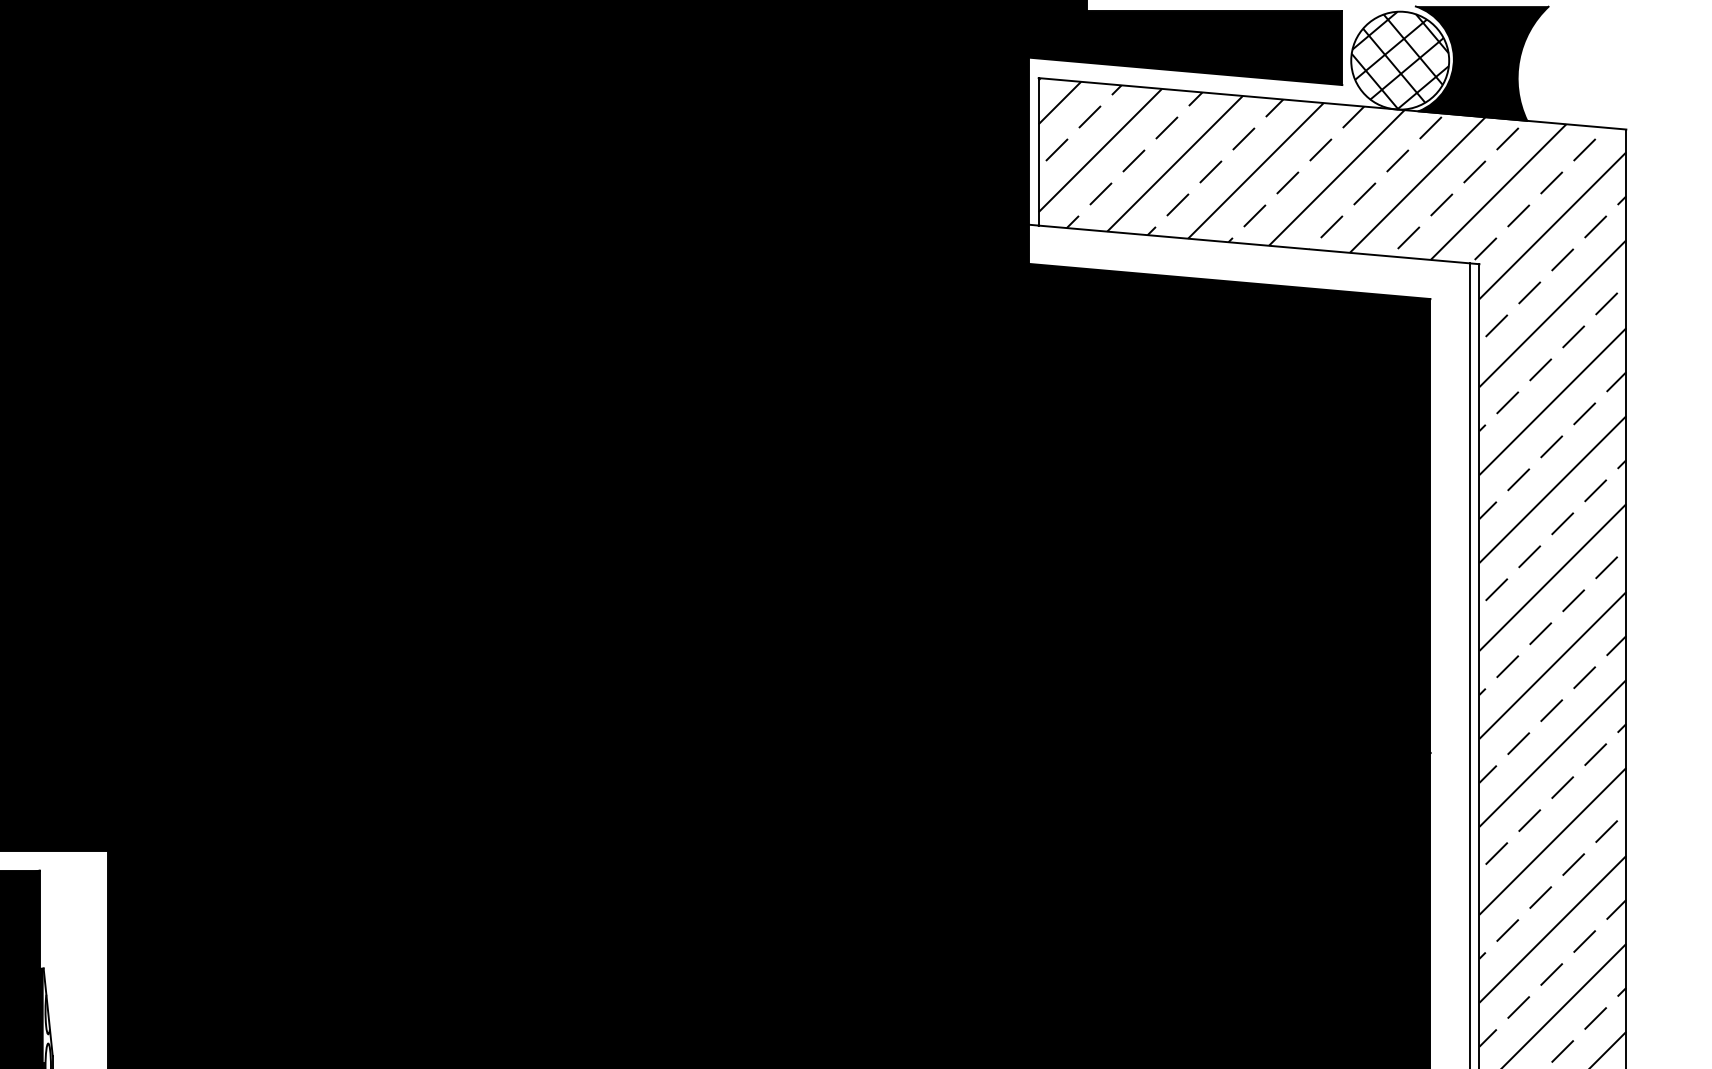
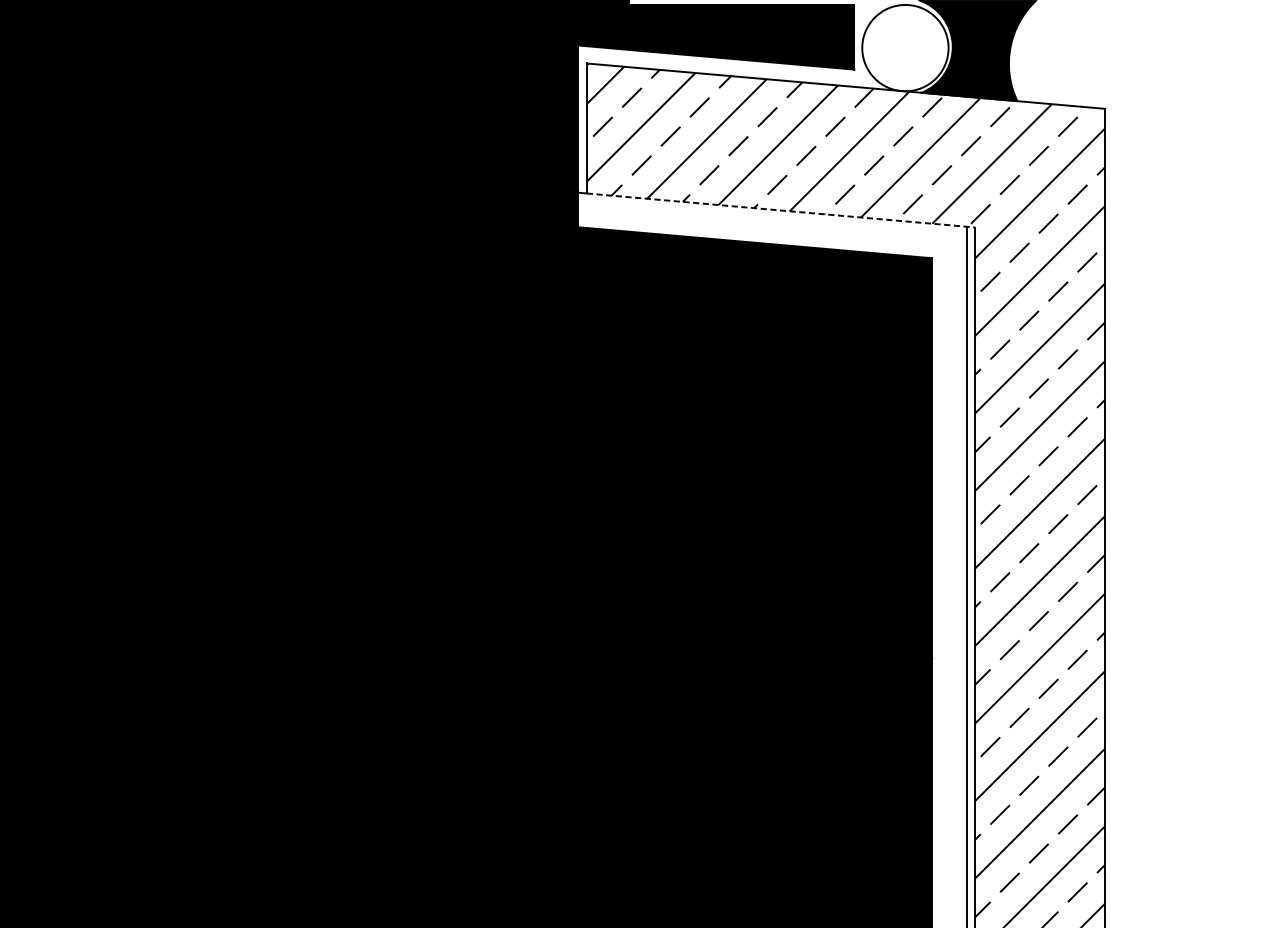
hatch: (1399, 60) -> (904, 47), removed
line: (1259, 244) -> (781, 210), solid -> dashed

